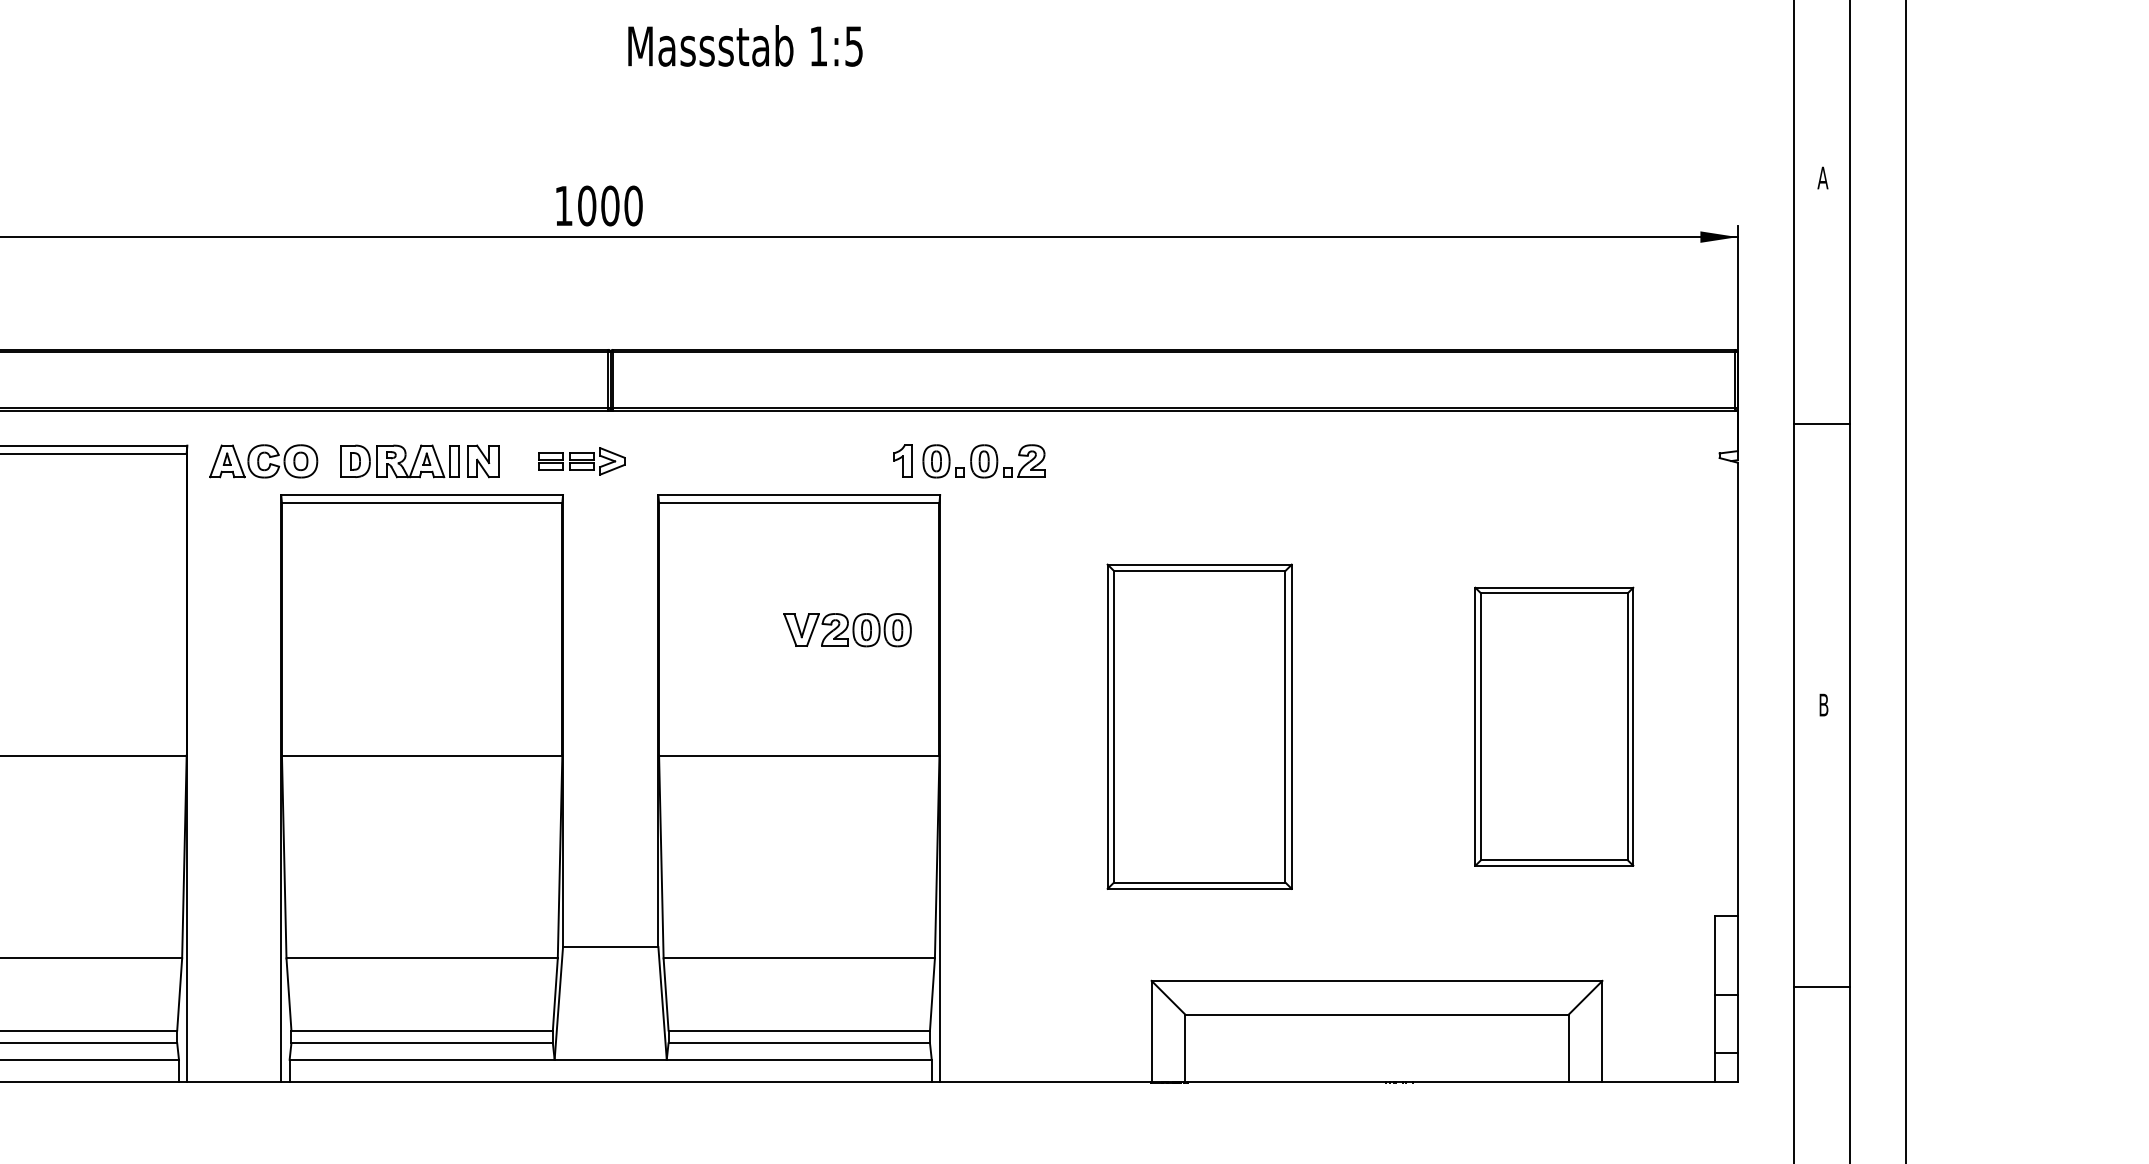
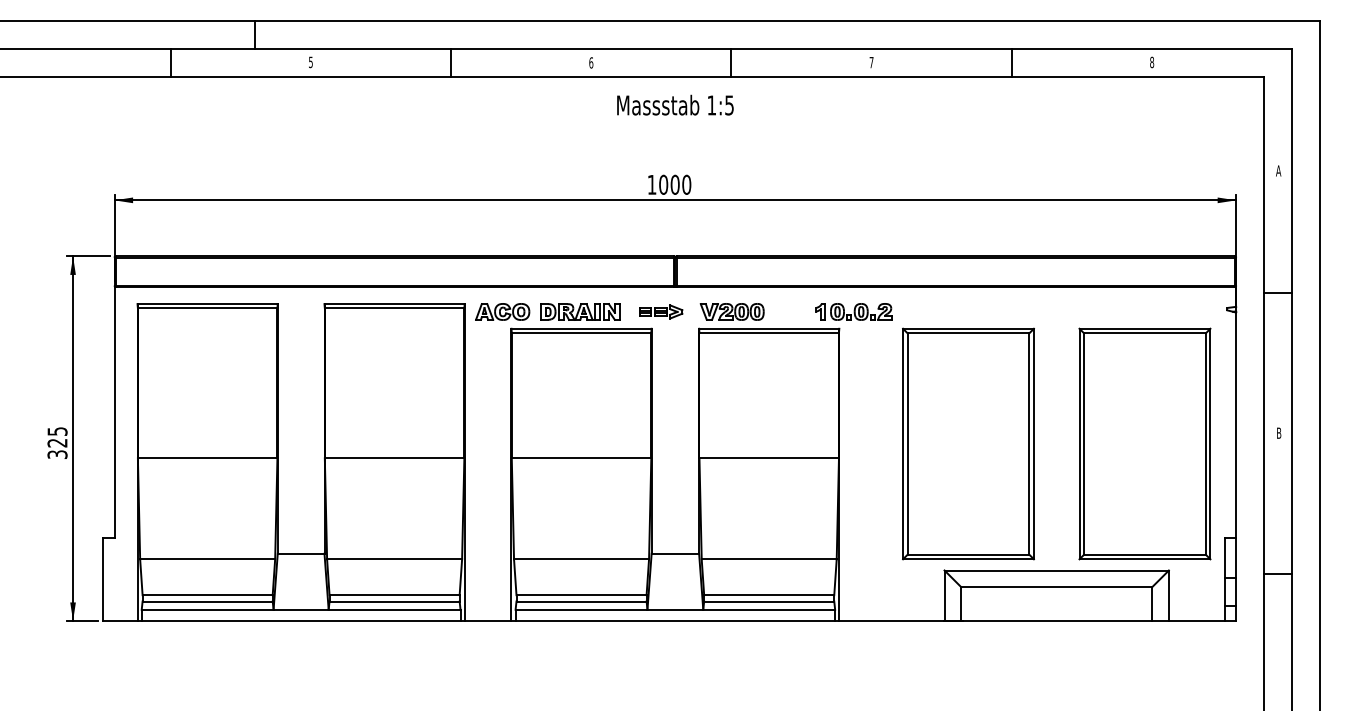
text: (745, 44) -> (675, 104), moved
part: (846, 629) -> (731, 311), moved
part: (1199, 725) -> (968, 443), size x1.43
part: (1553, 725) -> (1144, 443), size x1.67

